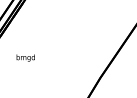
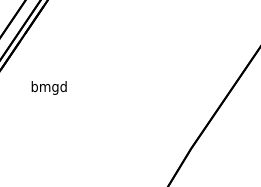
text: (25, 57) -> (48, 86), moved

